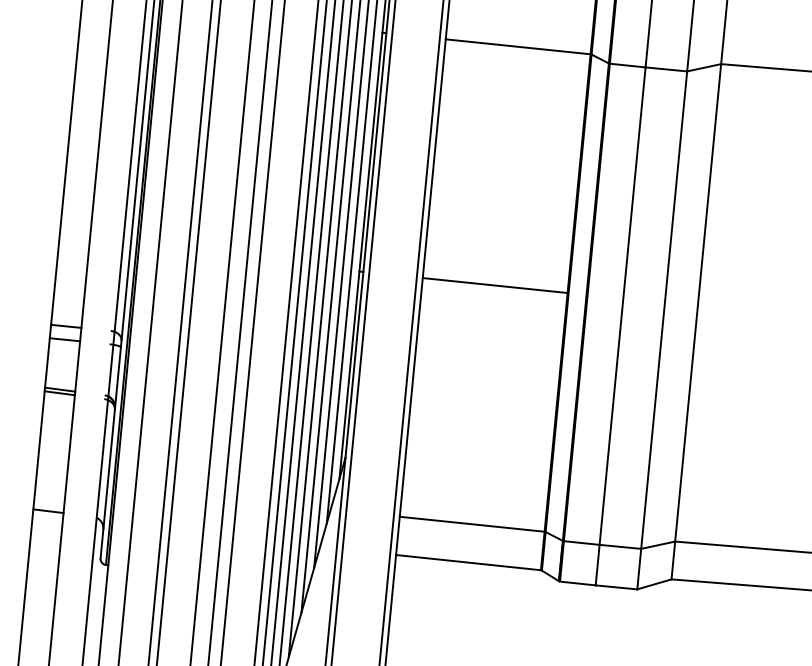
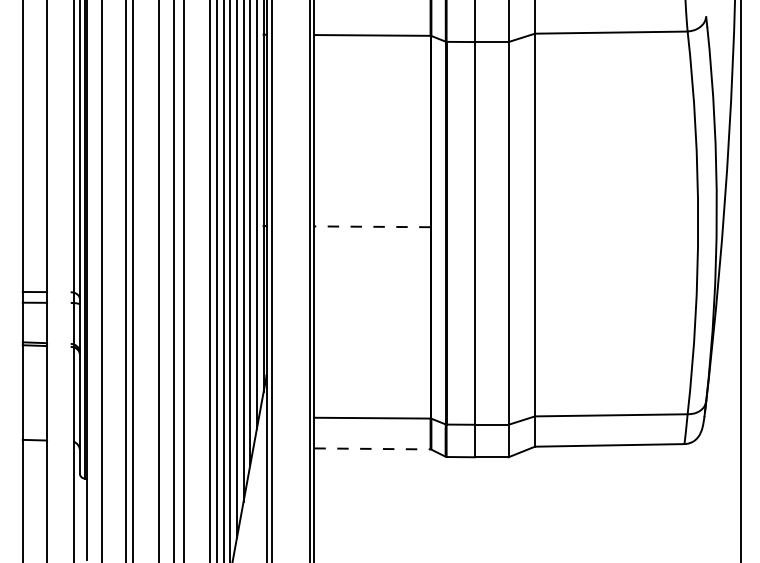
line: (494, 285) -> (371, 226), solid -> dashed
line: (468, 562) -> (372, 448), solid -> dashed

